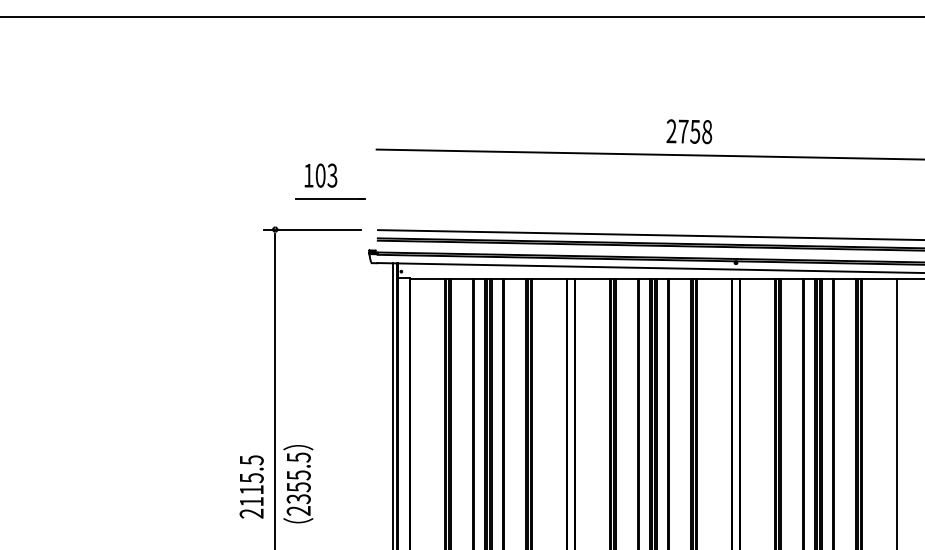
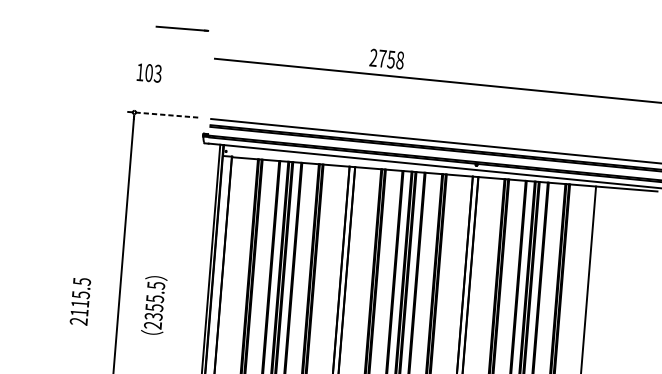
text: (689, 131) -> (386, 59), moved
text: (320, 175) -> (149, 72), moved
line: (330, 198) -> (182, 28), moved
line: (312, 229) -> (162, 114), solid -> dashed
text: (298, 484) -> (154, 305), moved
text: (251, 486) -> (80, 301), moved

